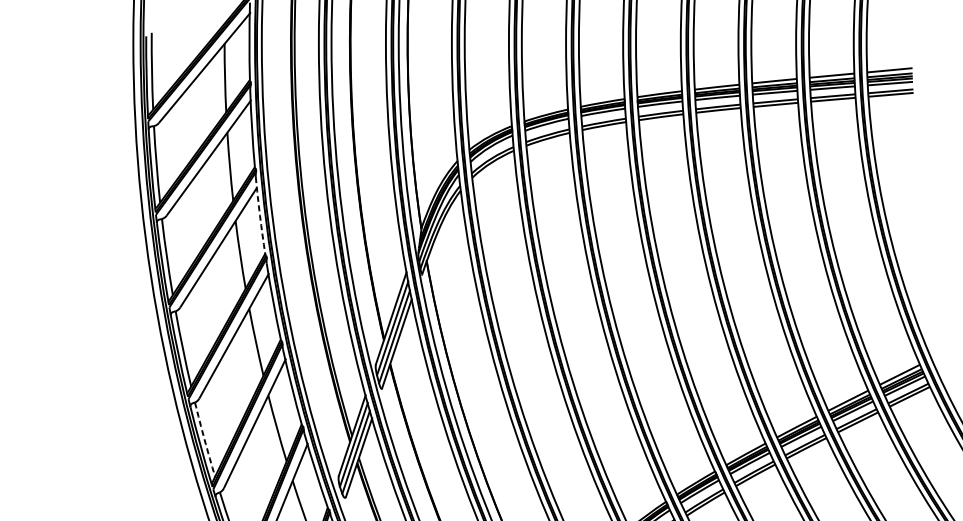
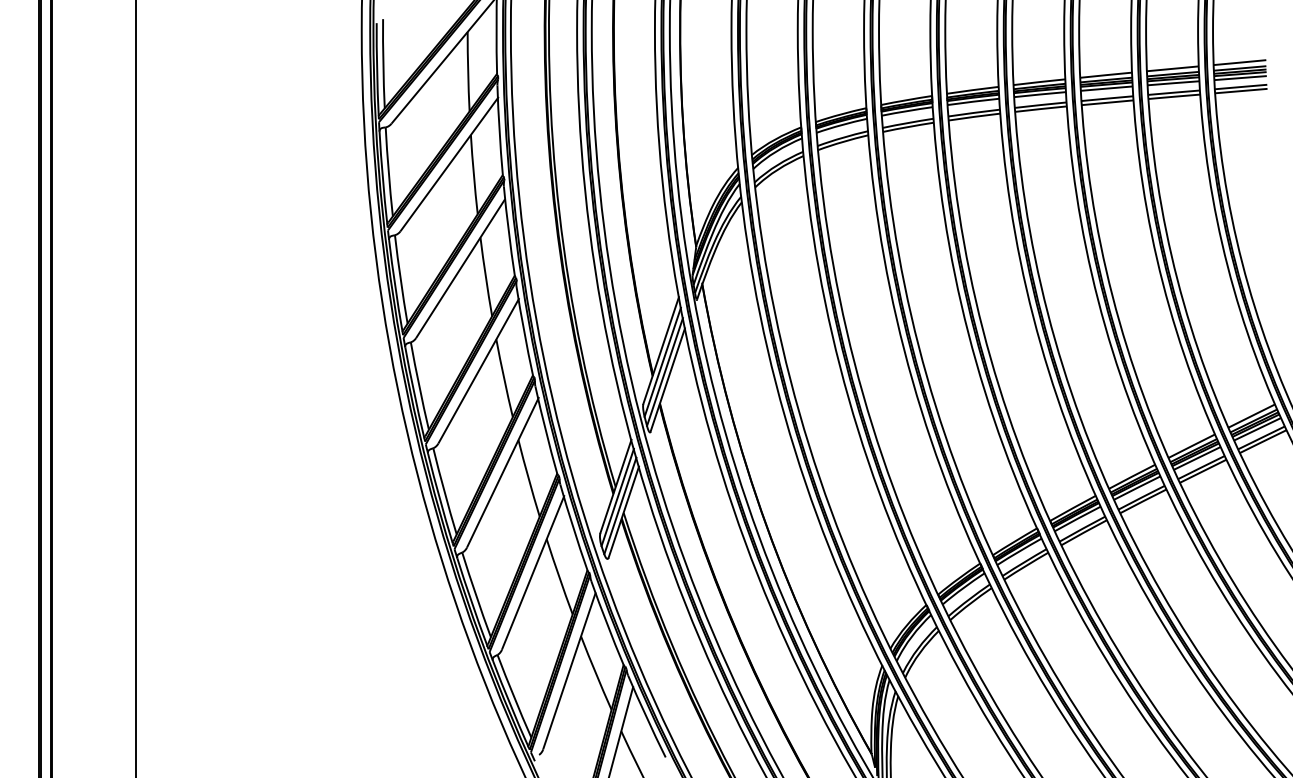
arc: (259, 215) -> (508, 231), dashed -> solid
arc: (204, 439) -> (444, 491), dashed -> solid

